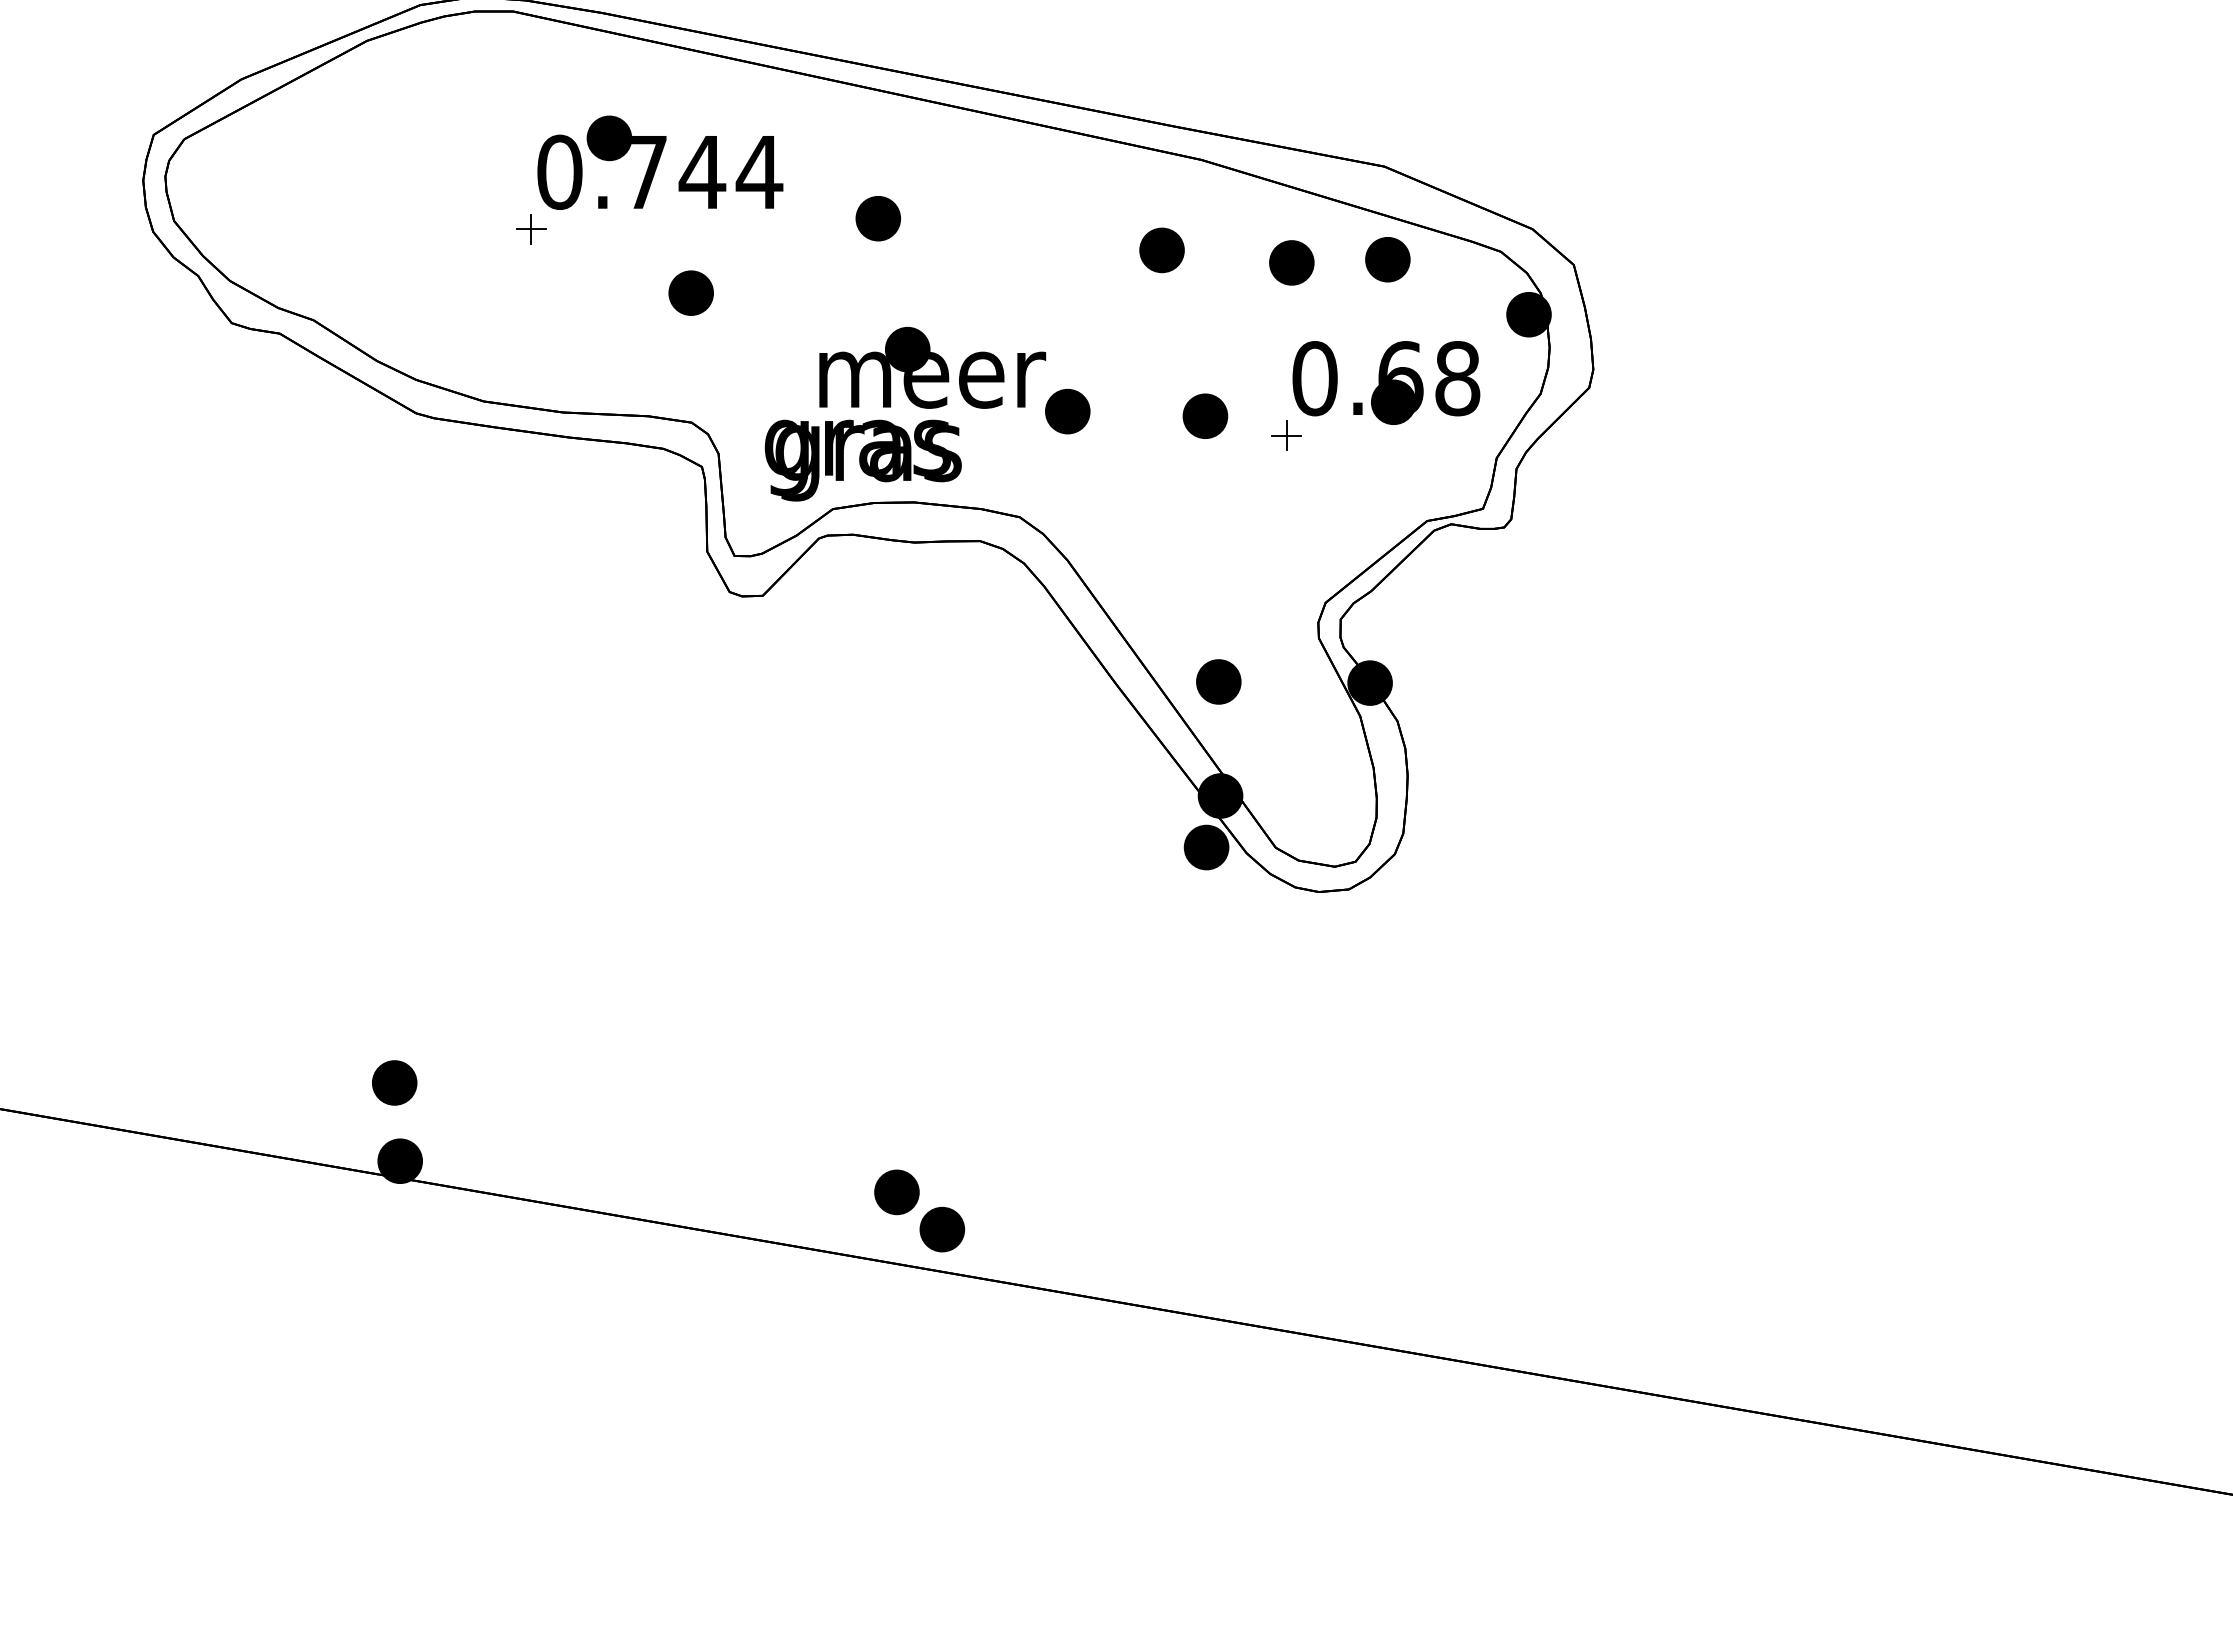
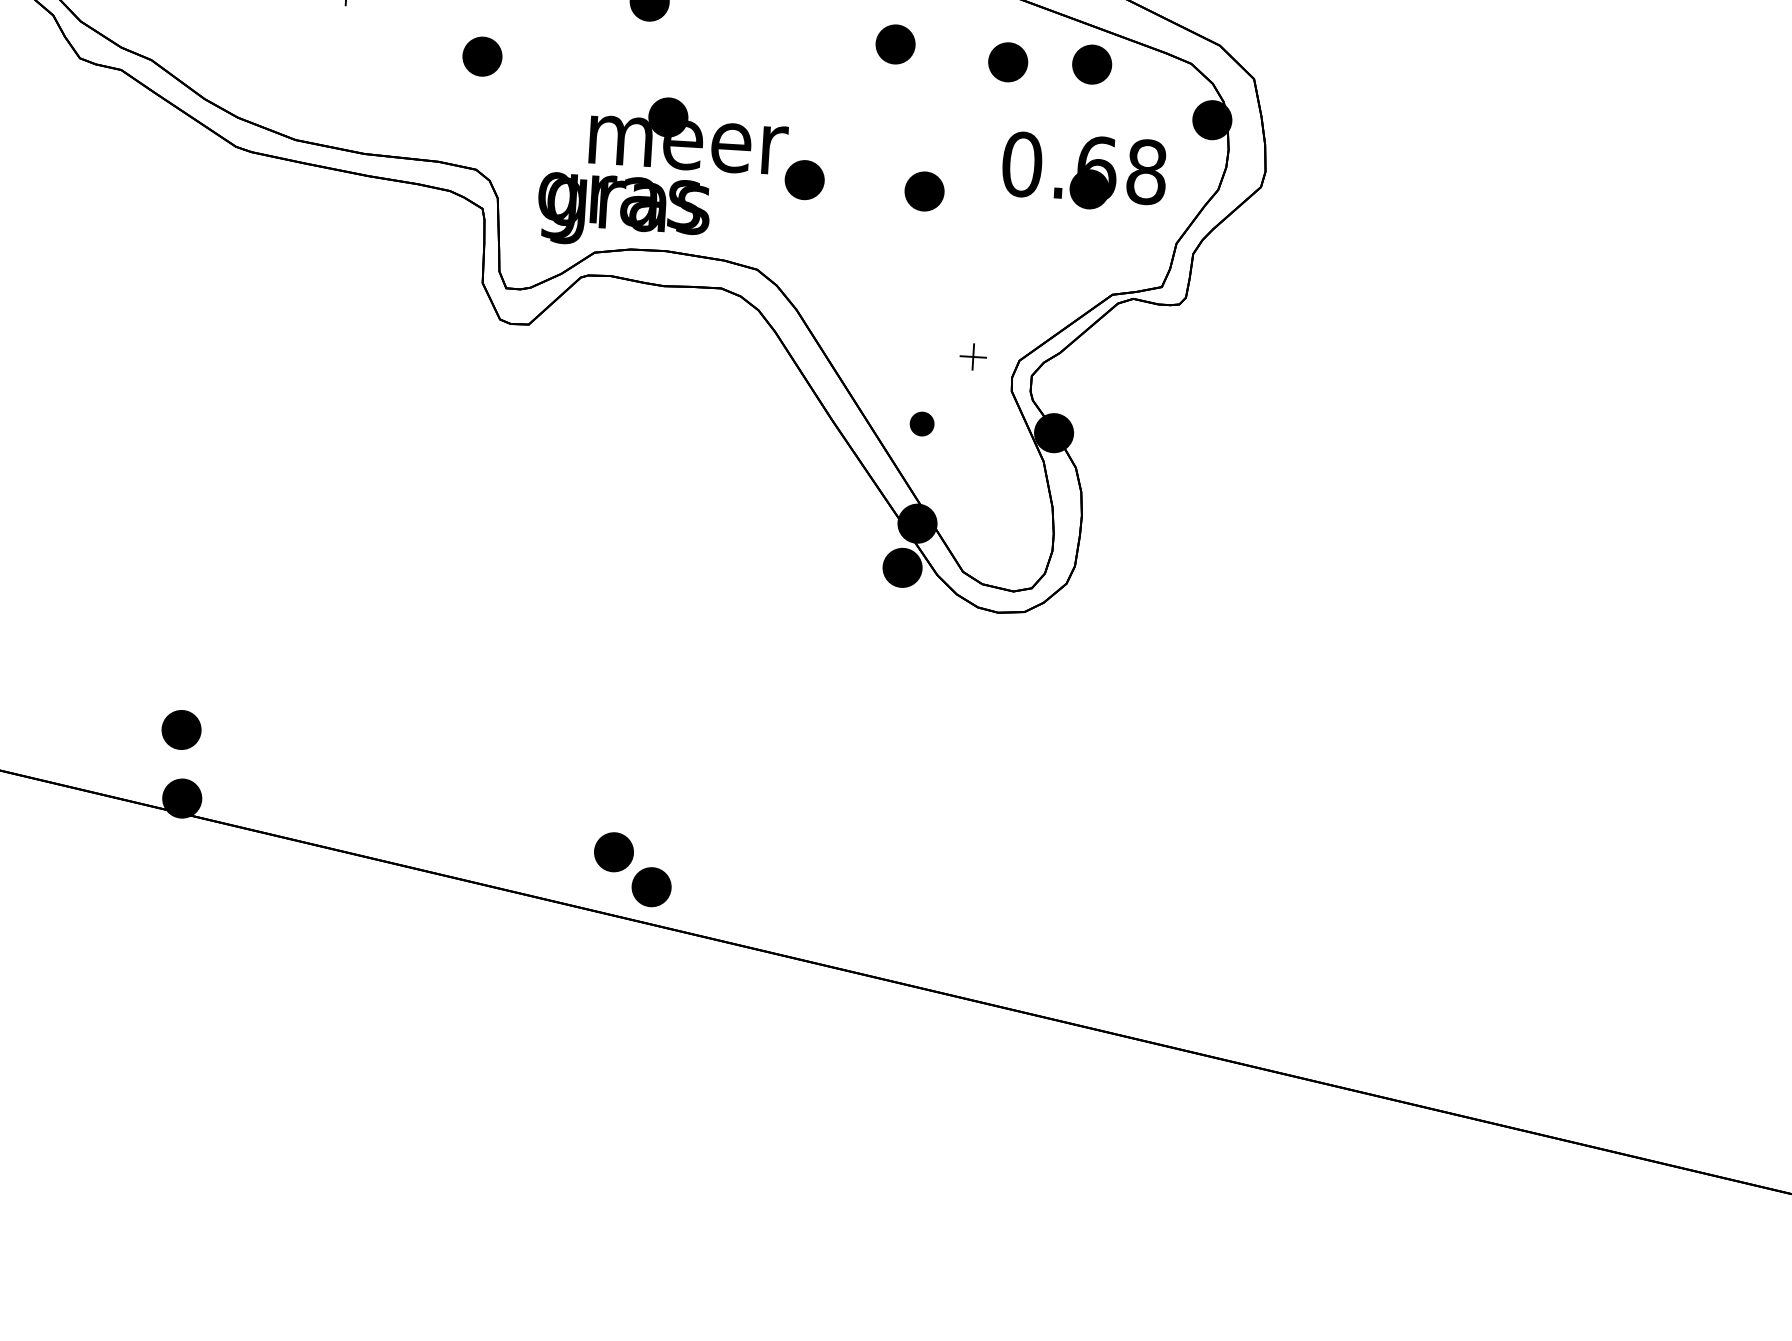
part: (1286, 435) -> (973, 356), moved
part: (1218, 681) -> (921, 423), size x0.6

